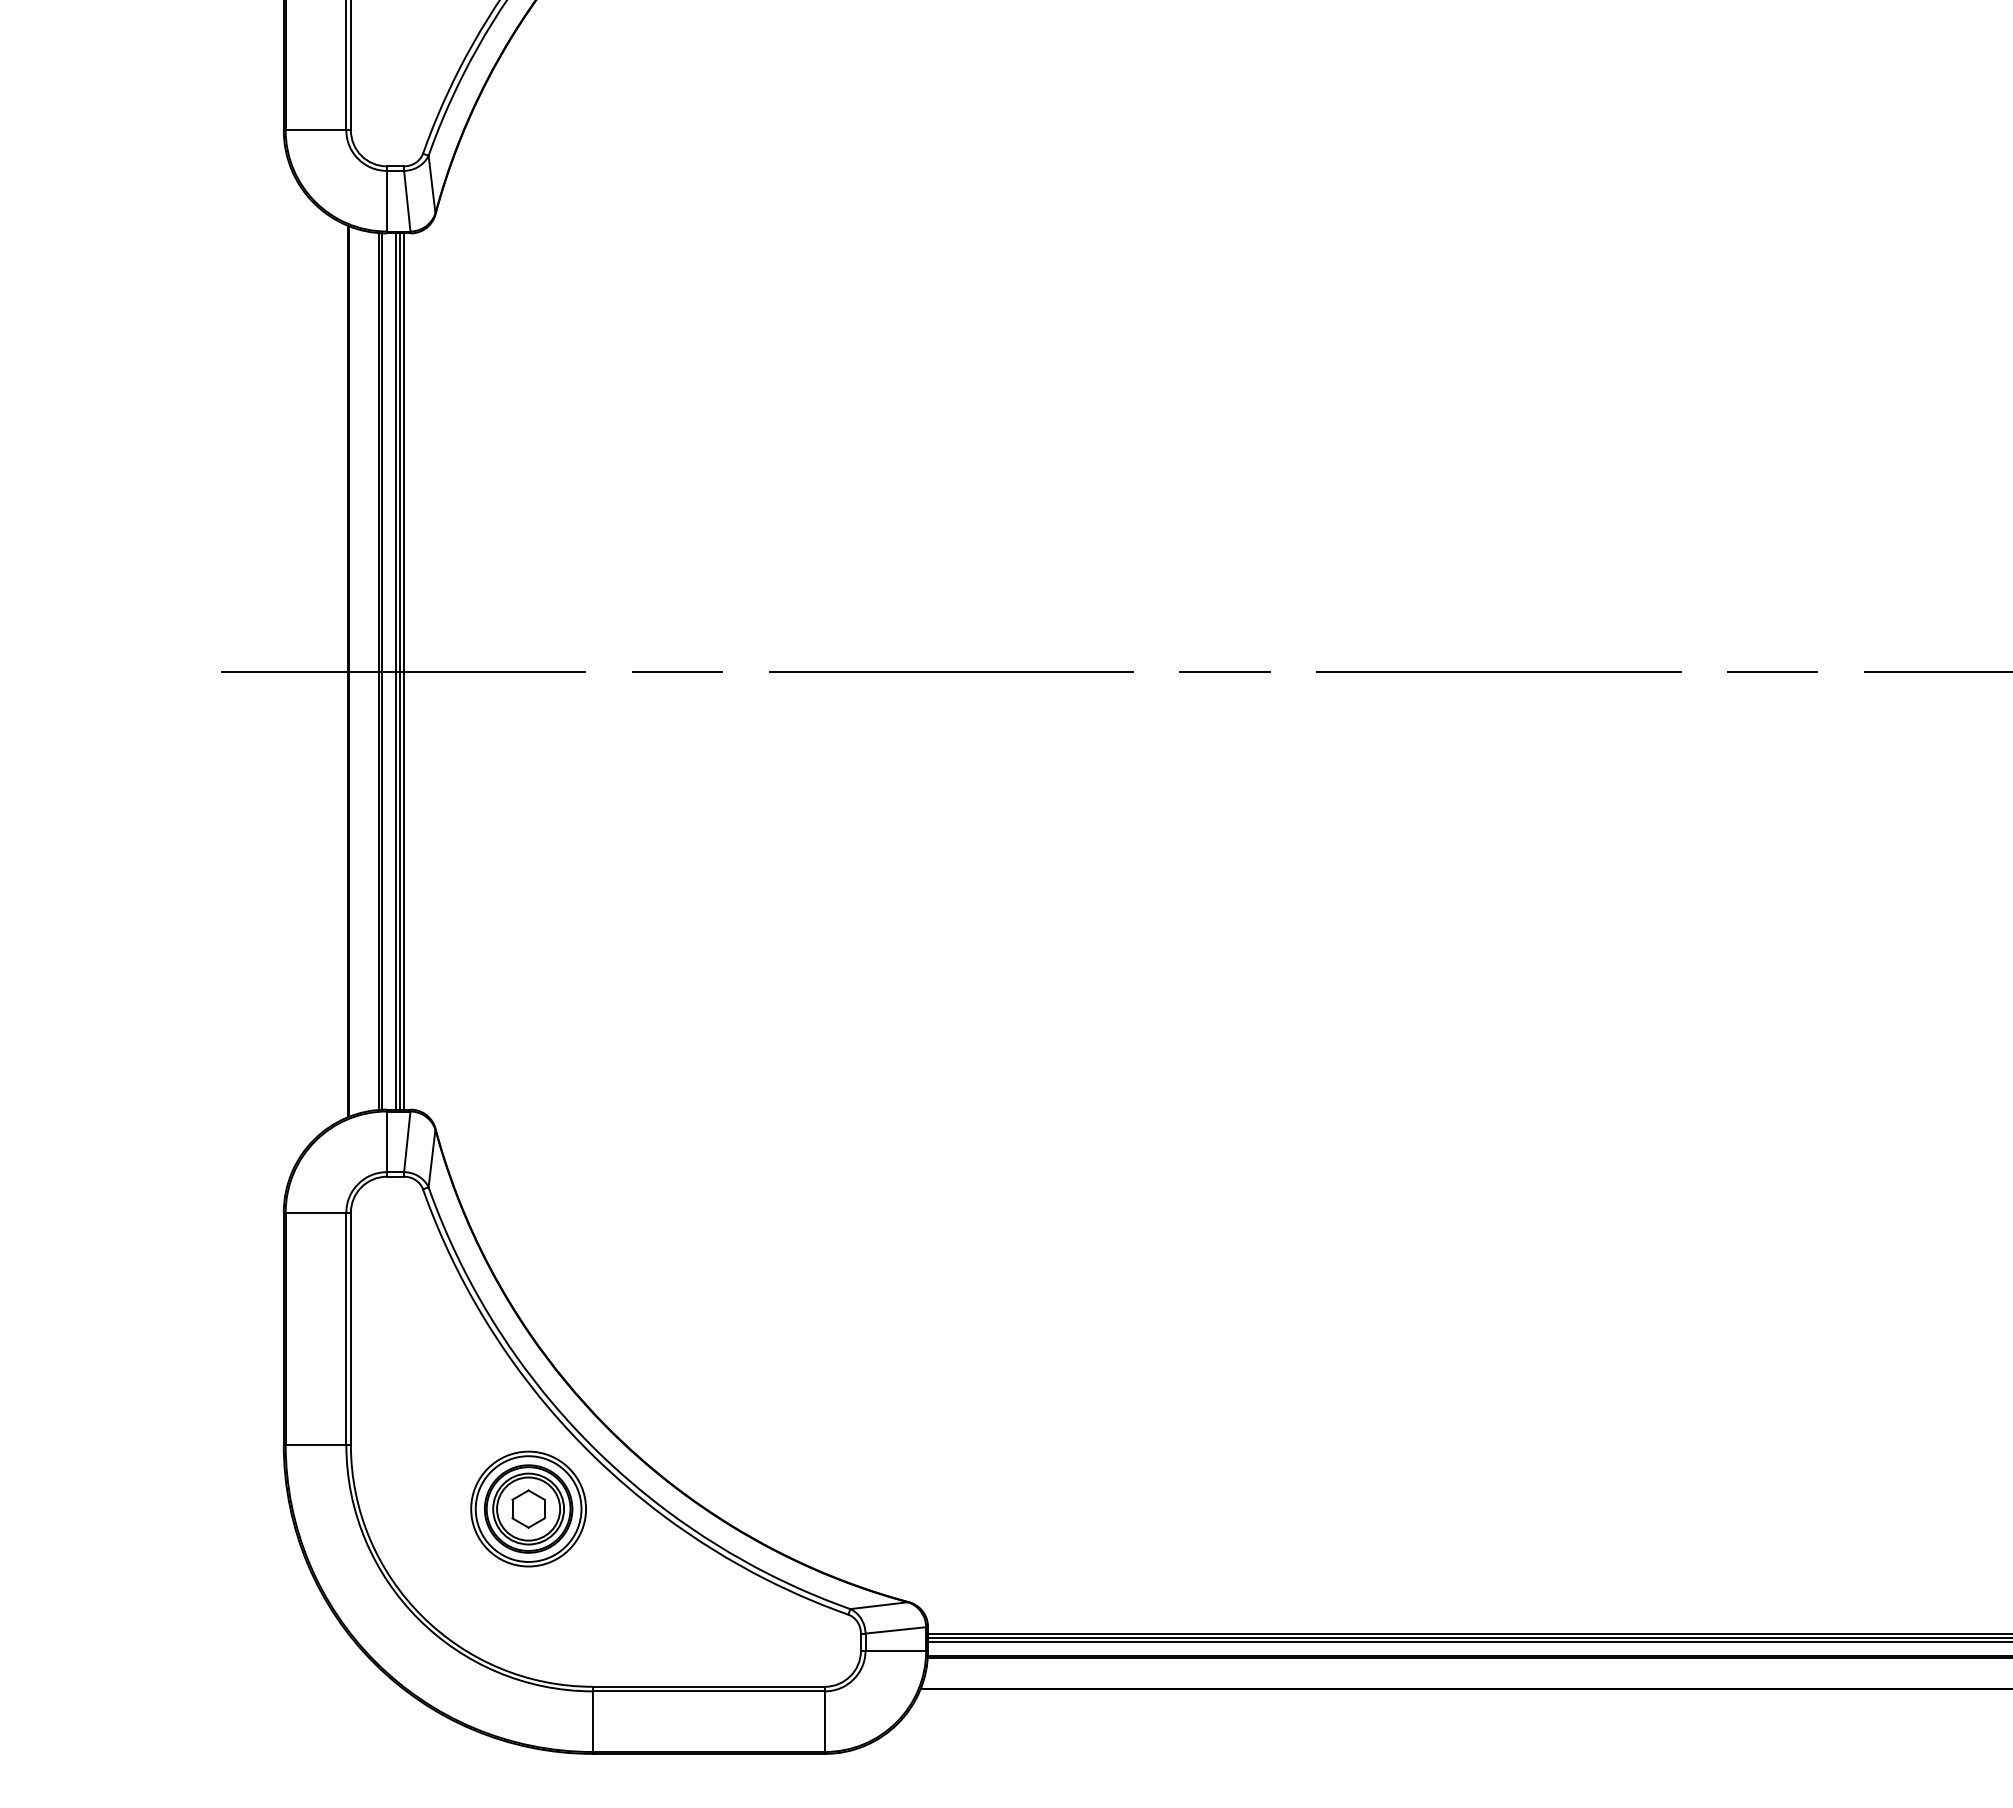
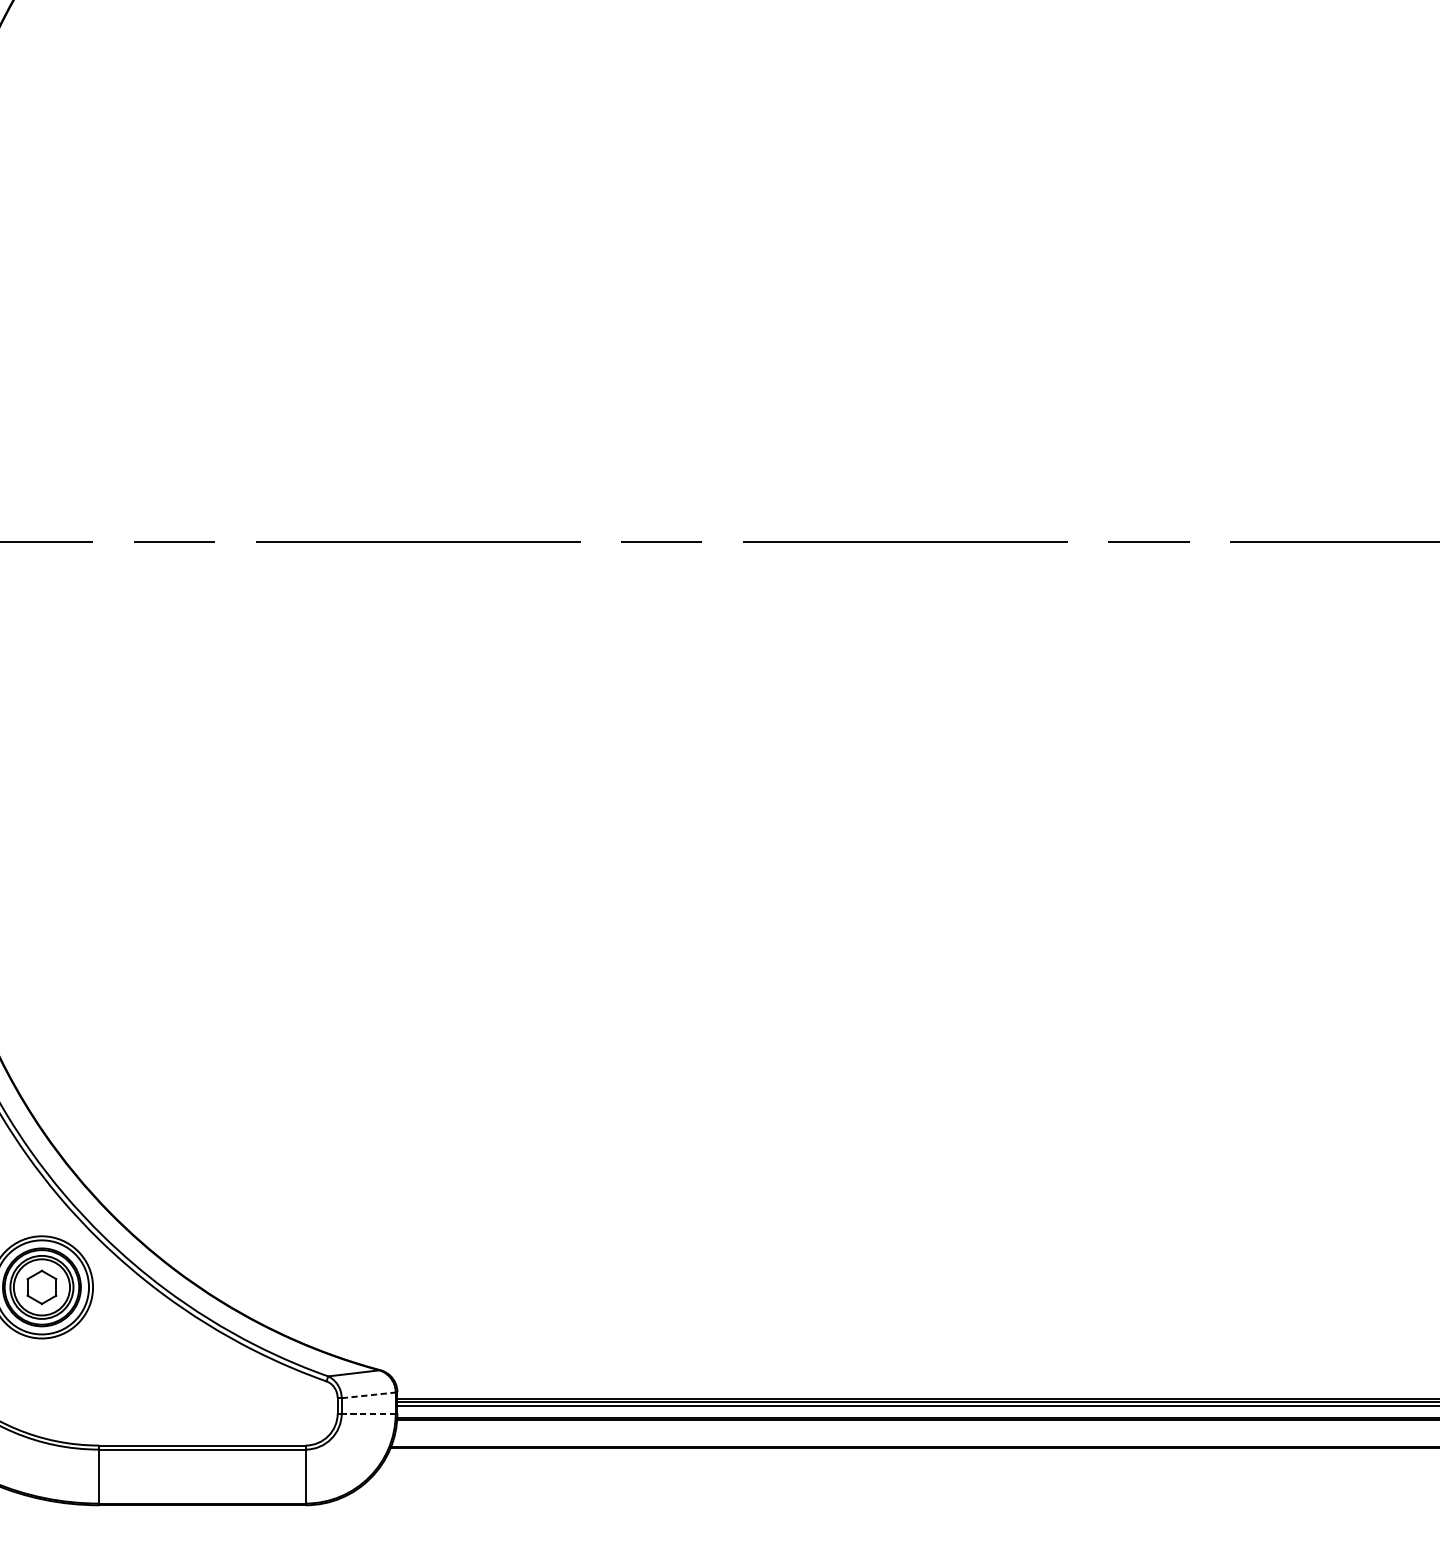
line: (896, 1630) -> (369, 1395), solid -> dashed
line: (895, 1650) -> (368, 1413), solid -> dashed

